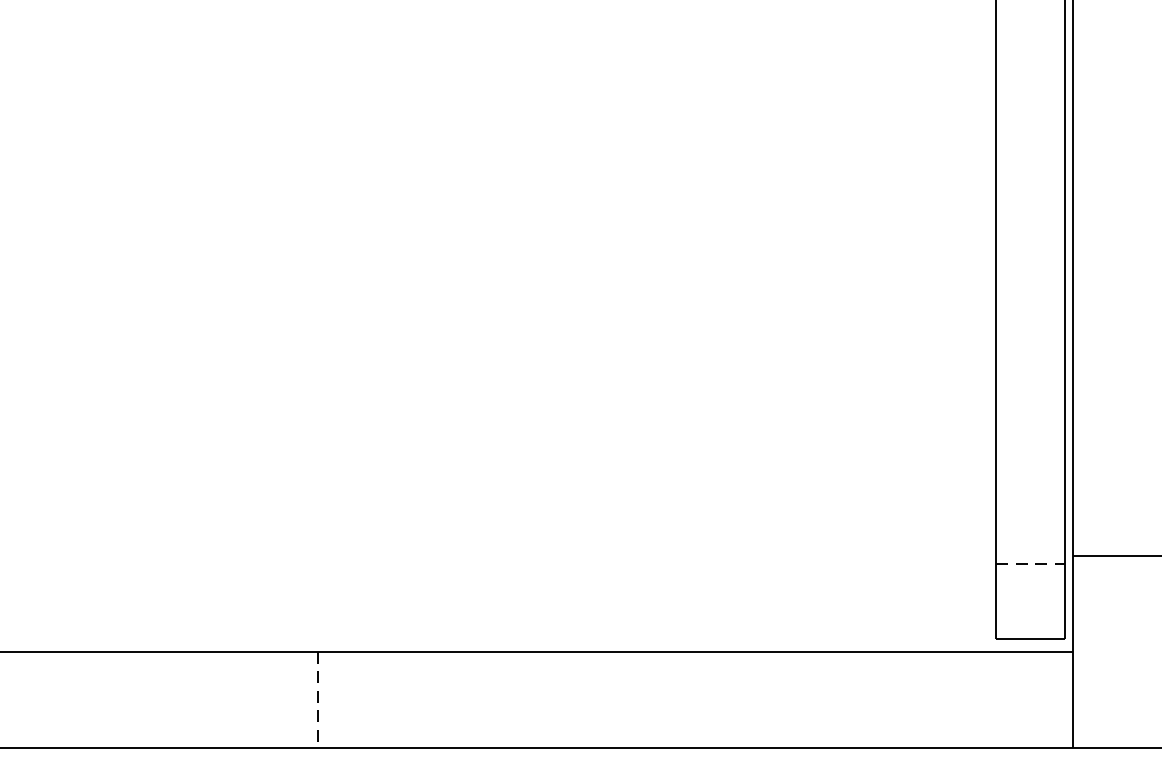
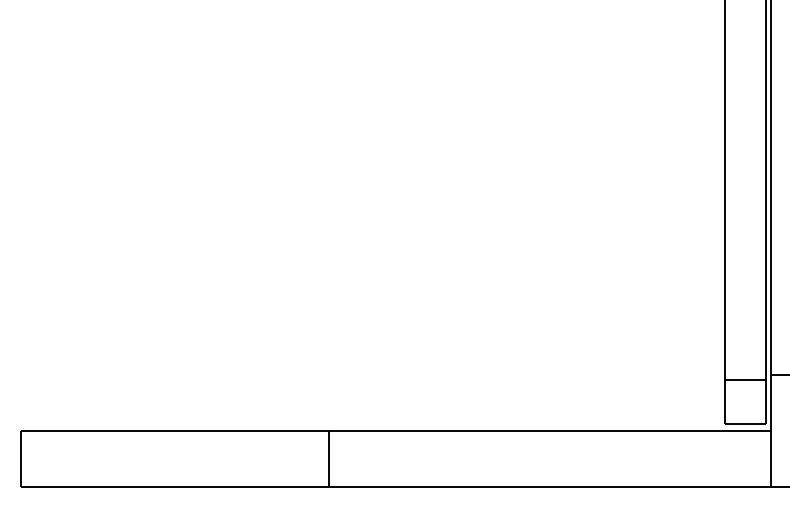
line: (1032, 563) -> (746, 379), dashed -> solid
line: (318, 700) -> (328, 459), dashed -> solid

